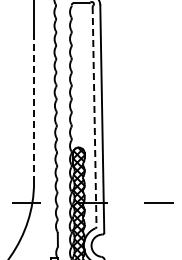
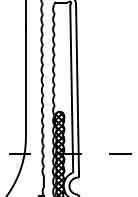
line: (34, 109) -> (26, 82), dashed -> solid
line: (94, 116) -> (71, 88), dashed -> solid

